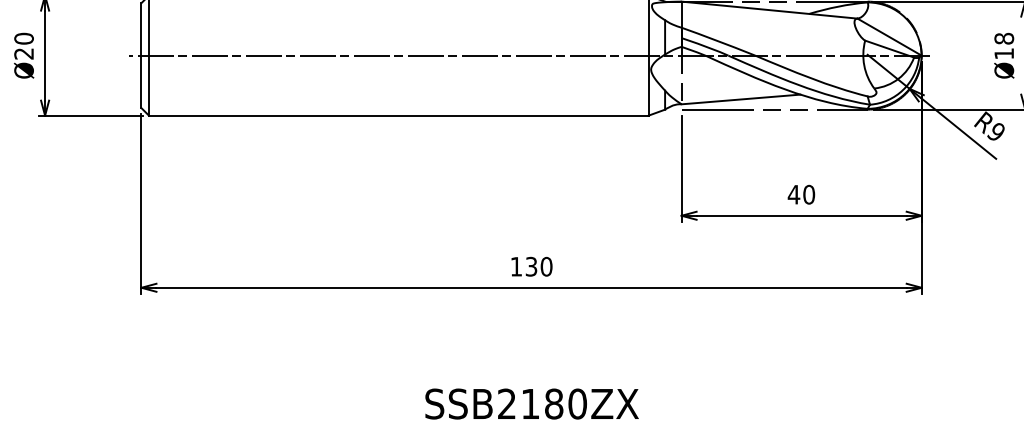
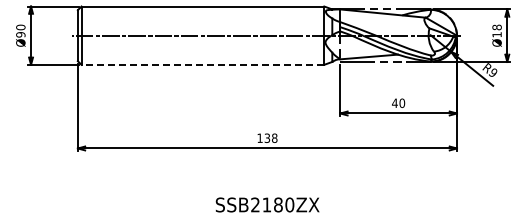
text: (23, 53) -> (20, 34), Ø20 -> Ø90
line: (397, 114) -> (202, 64), solid -> dashed
text: (546, 265) -> (274, 137), 130 -> 138

